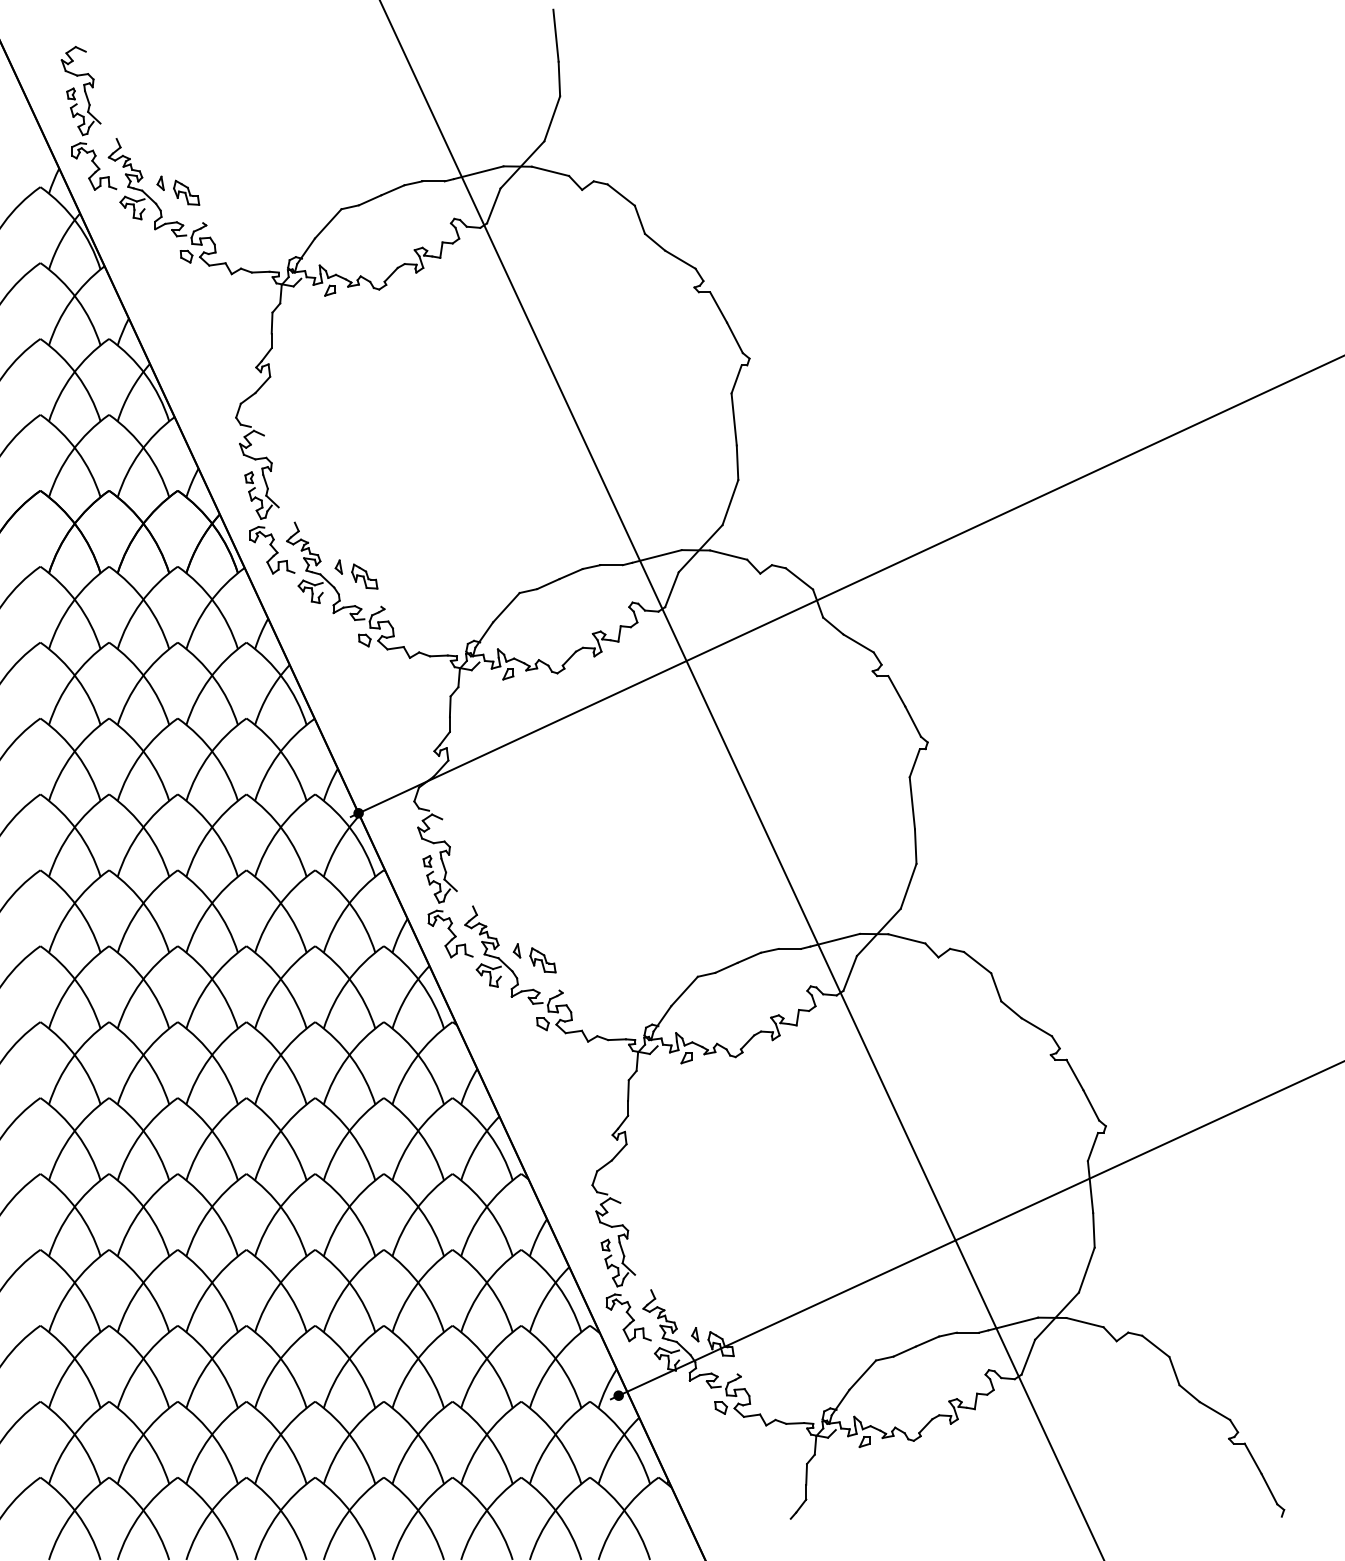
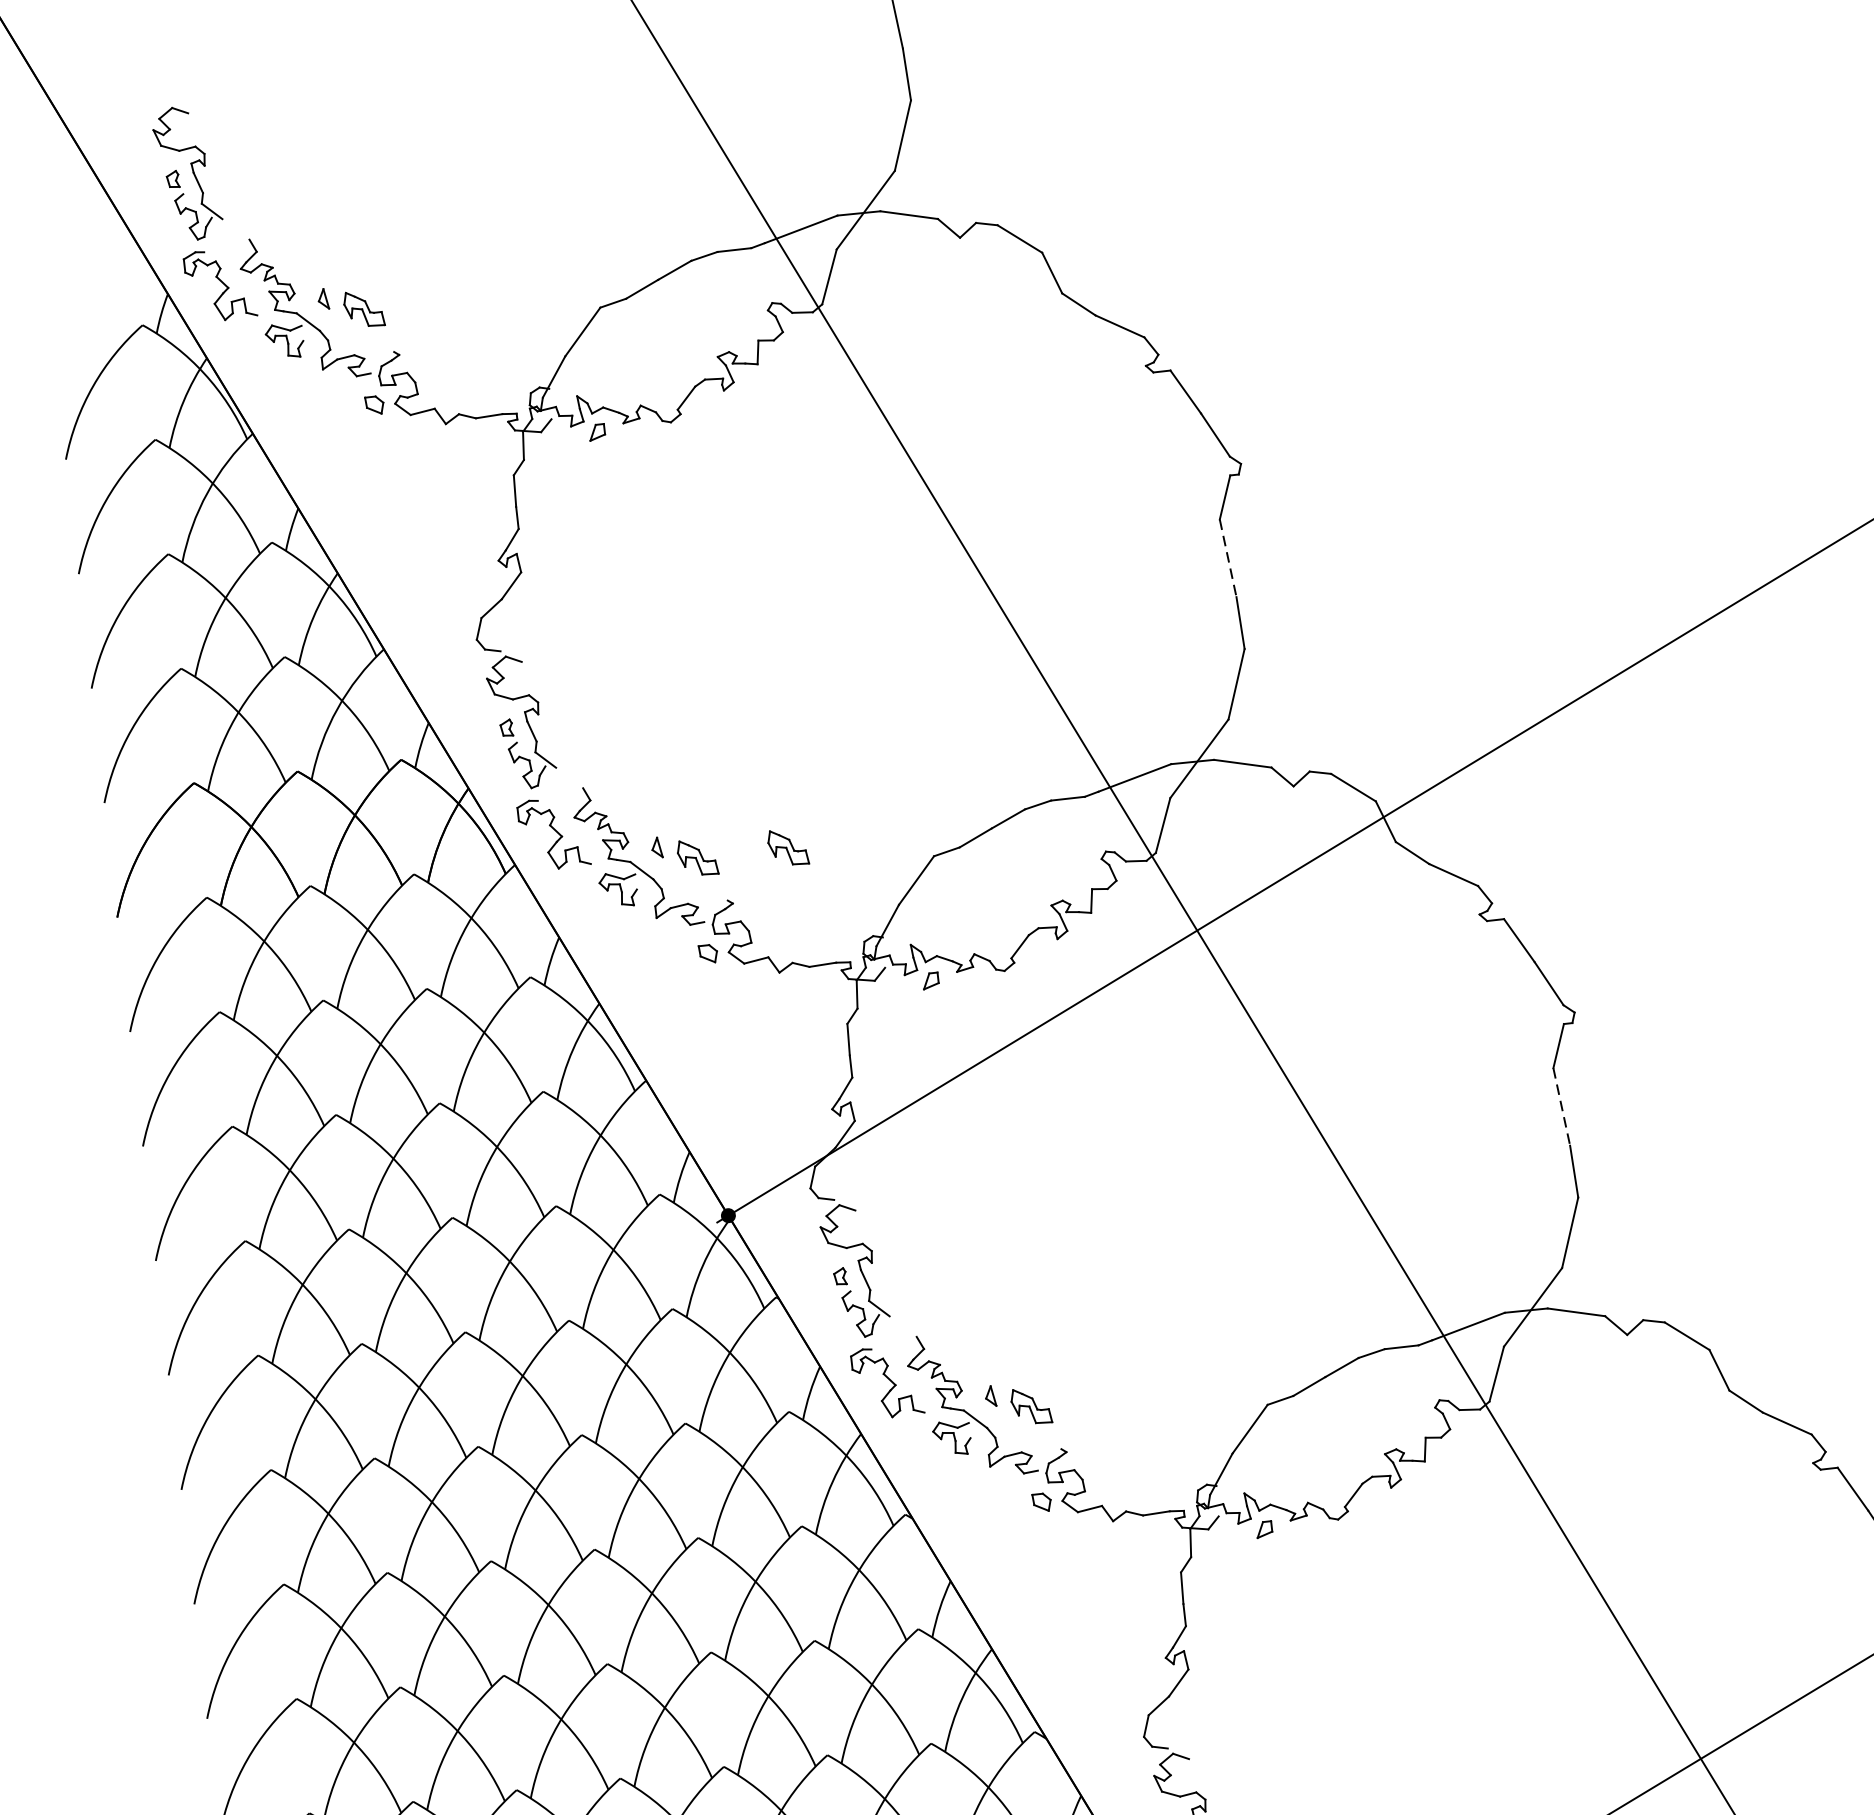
line: (734, 420) -> (1228, 559), solid -> dashed
part: (424, 576) -> (787, 847), added
line: (912, 803) -> (1562, 1107), solid -> dashed

